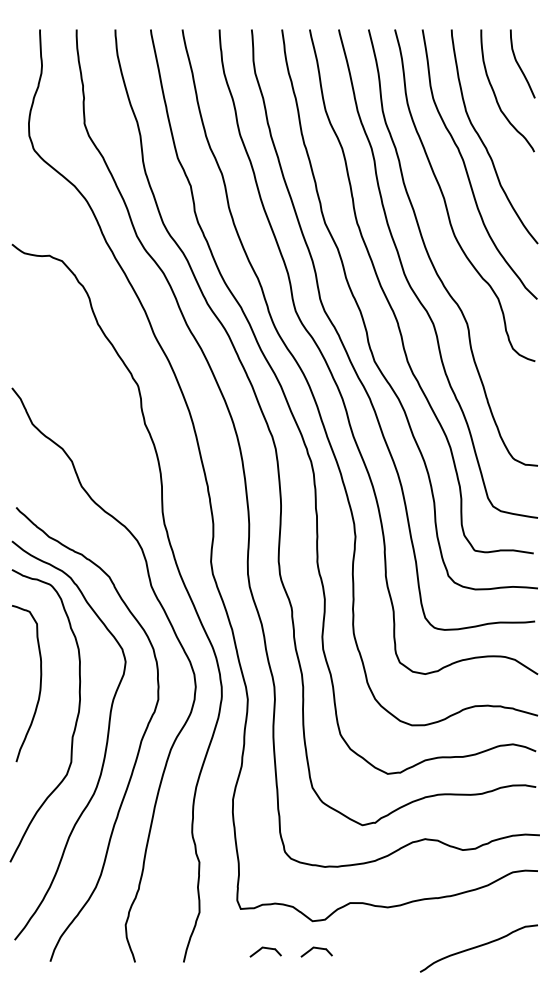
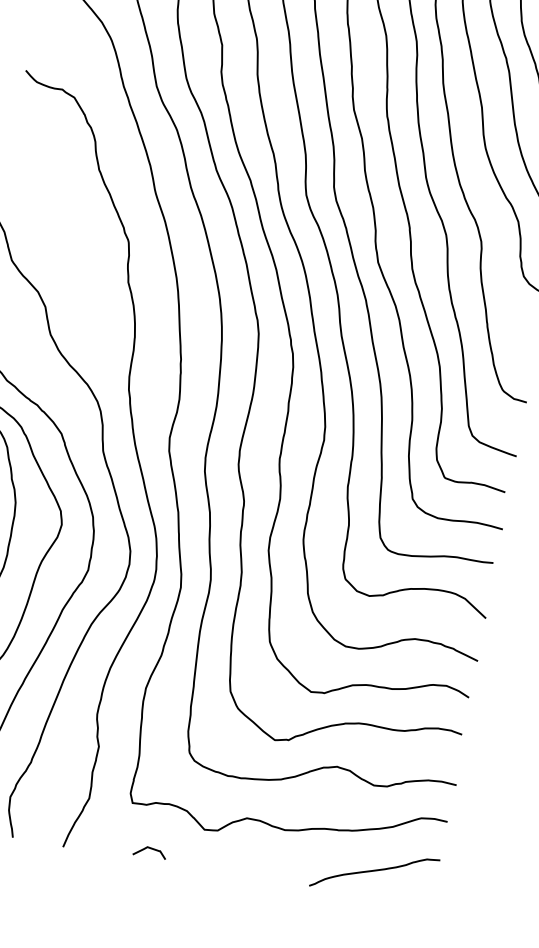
curve: (478, 947) -> (374, 871), moved
curve: (318, 949) -> (205, 860), removed

